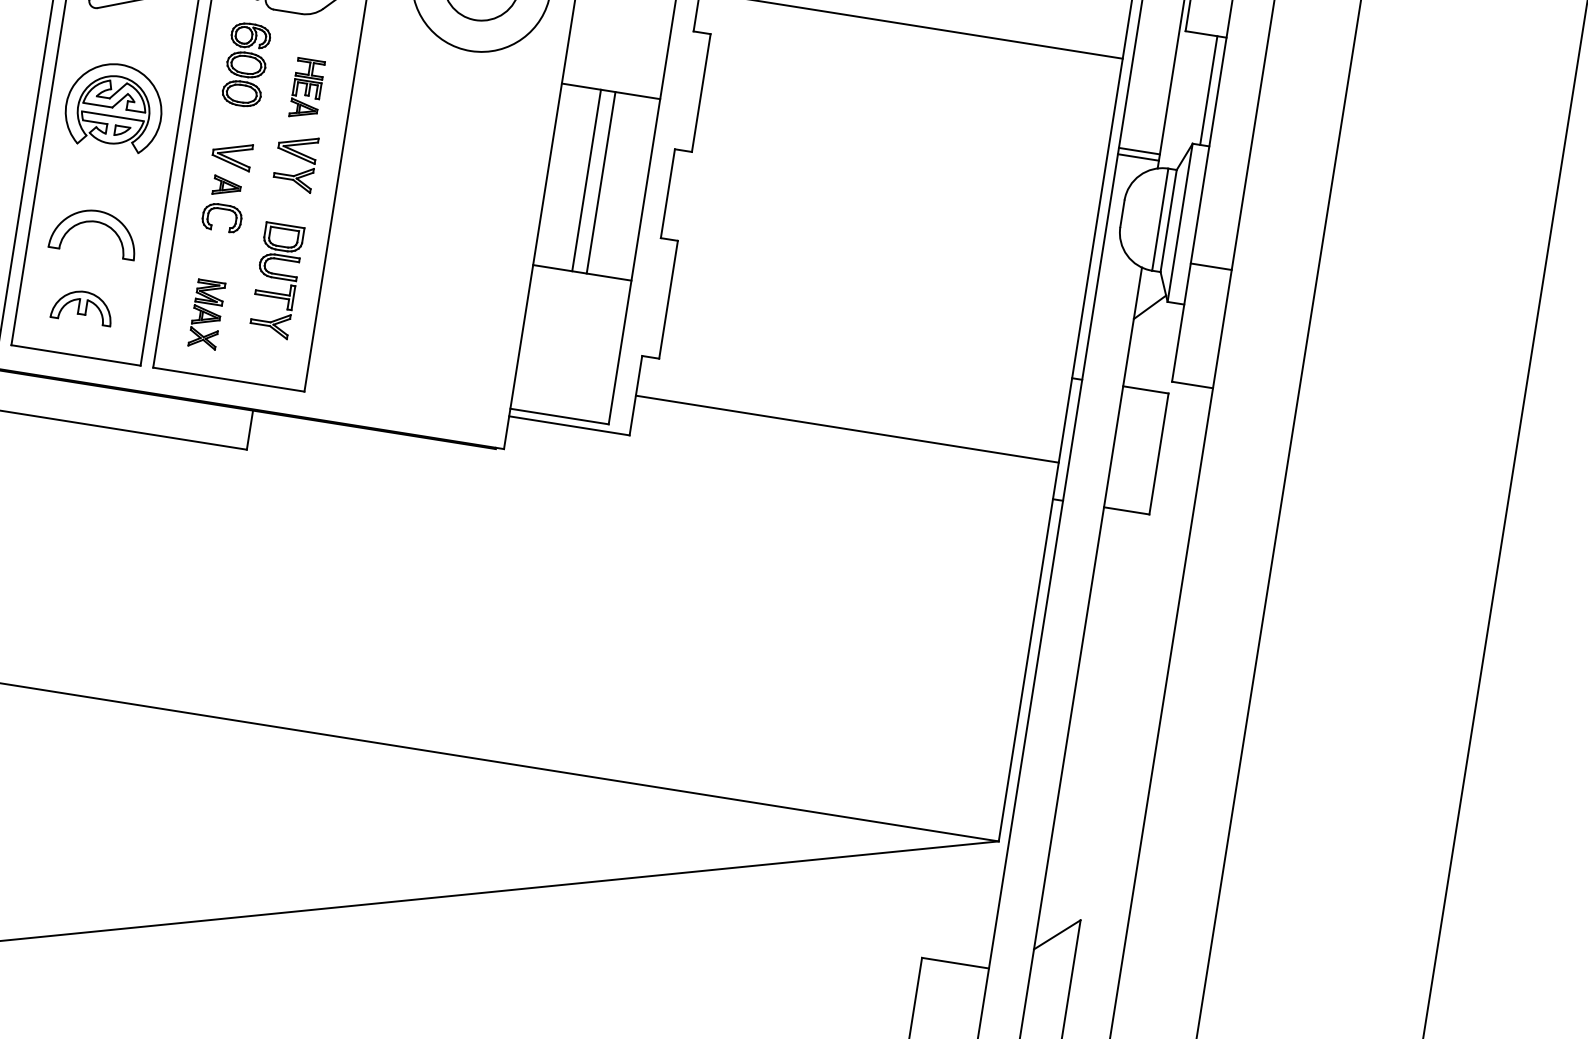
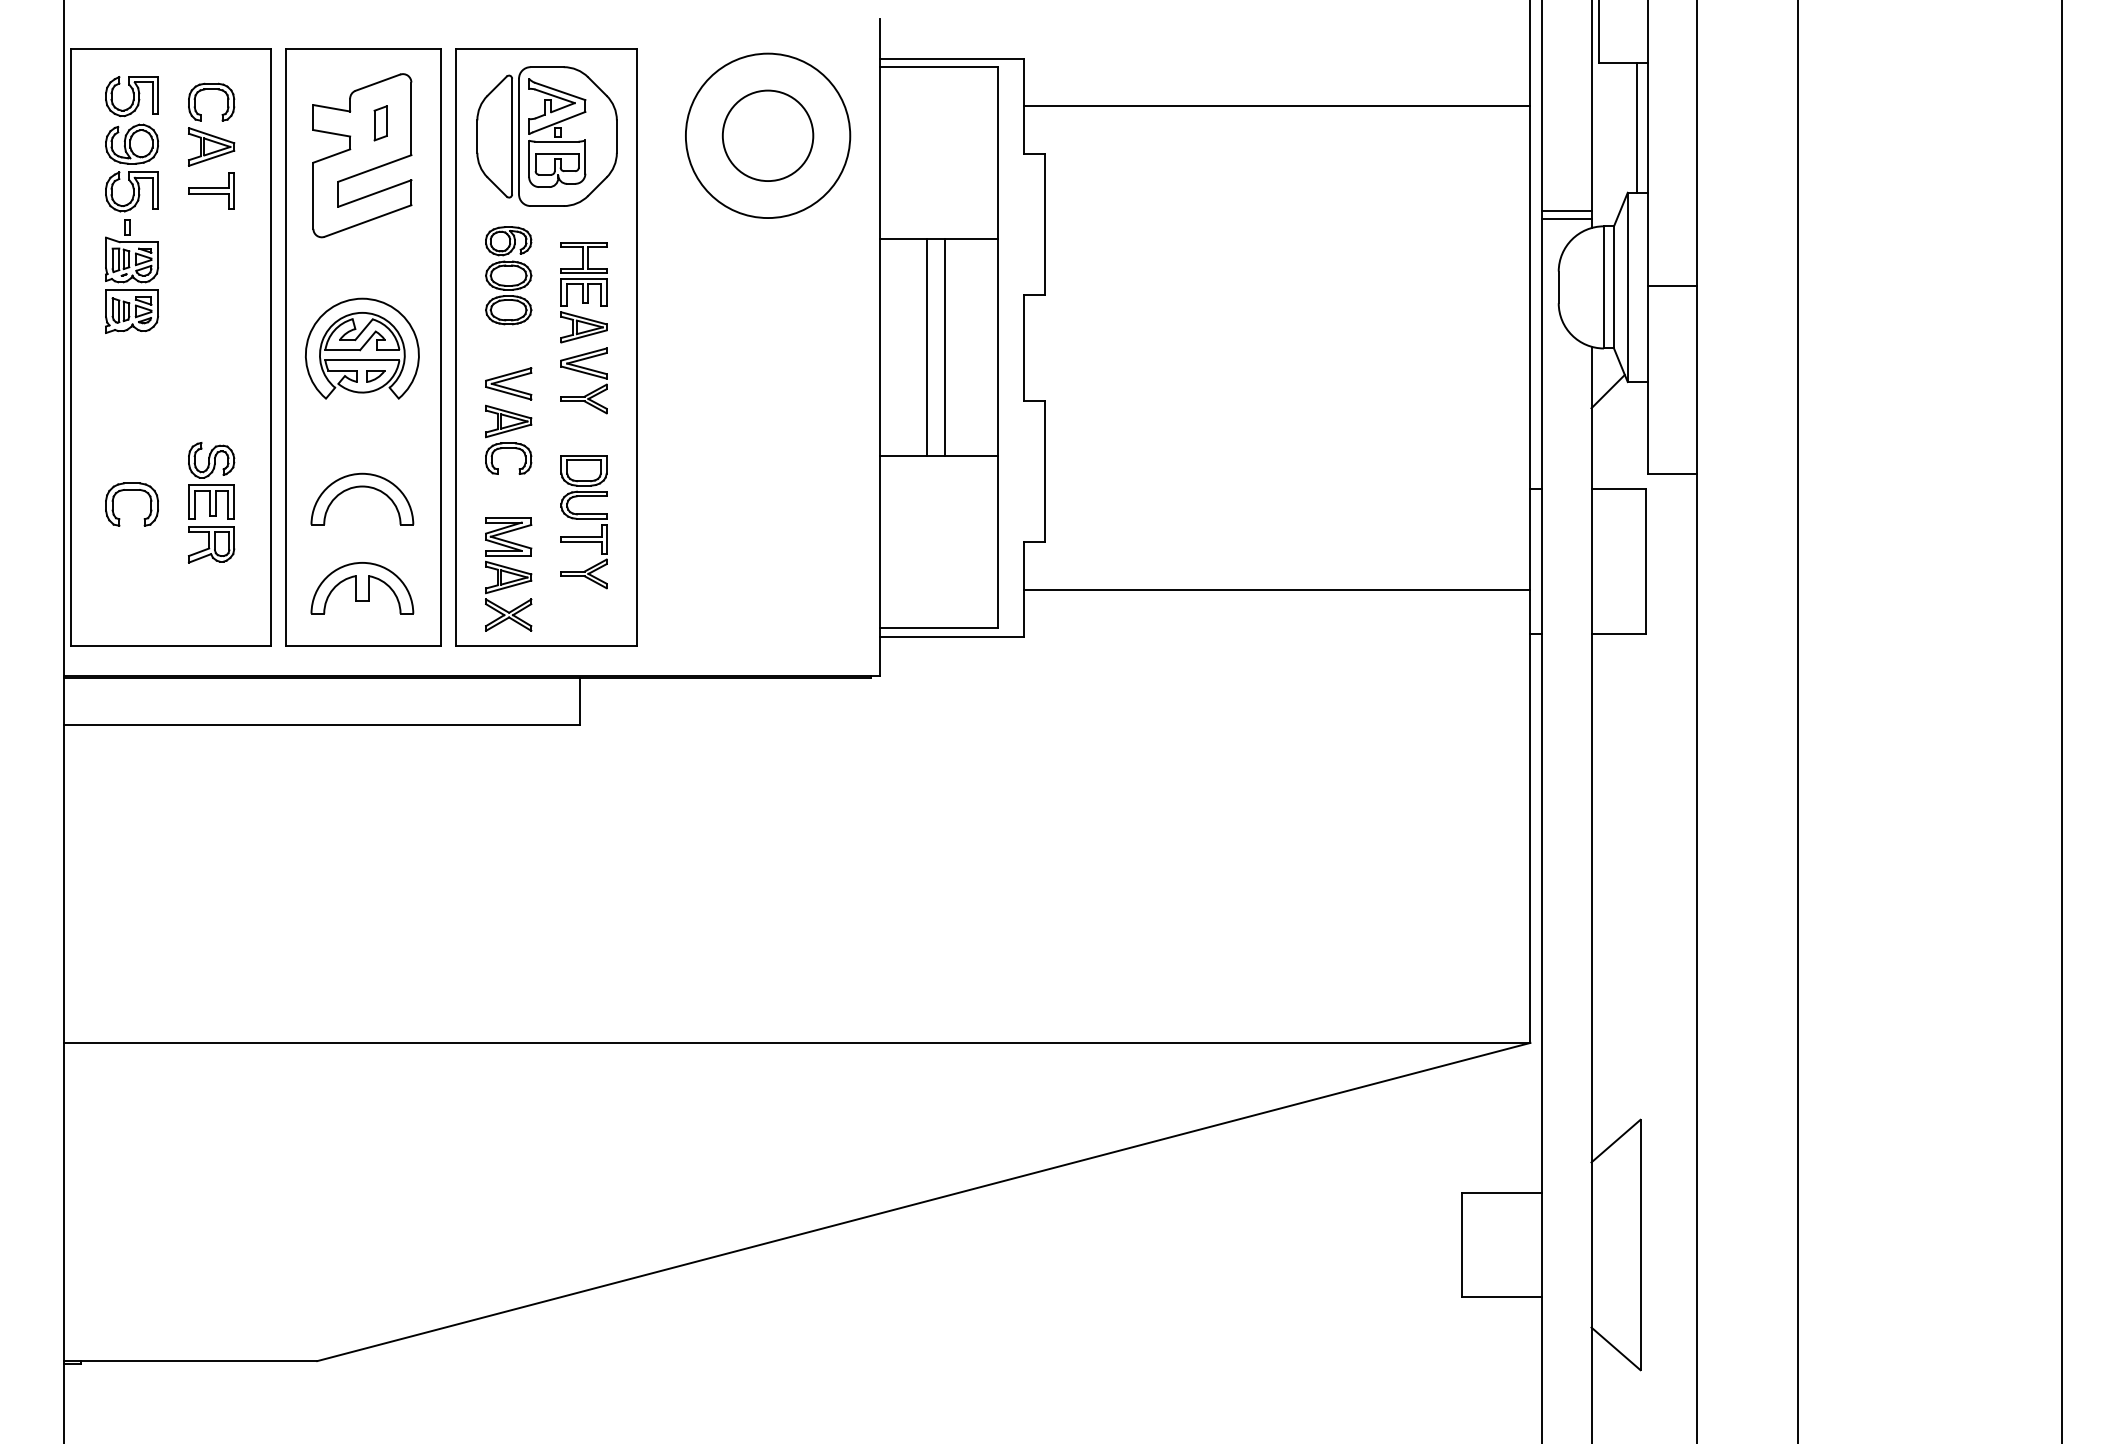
part: (306, 88) -> (583, 292), size x1.43
part: (226, 186) -> (508, 421), size x1.43
line: (1210, 266) -> (1671, 285), moved
part: (82, 306) -> (362, 588), size x1.43
part: (206, 314) -> (508, 574), size x1.43

